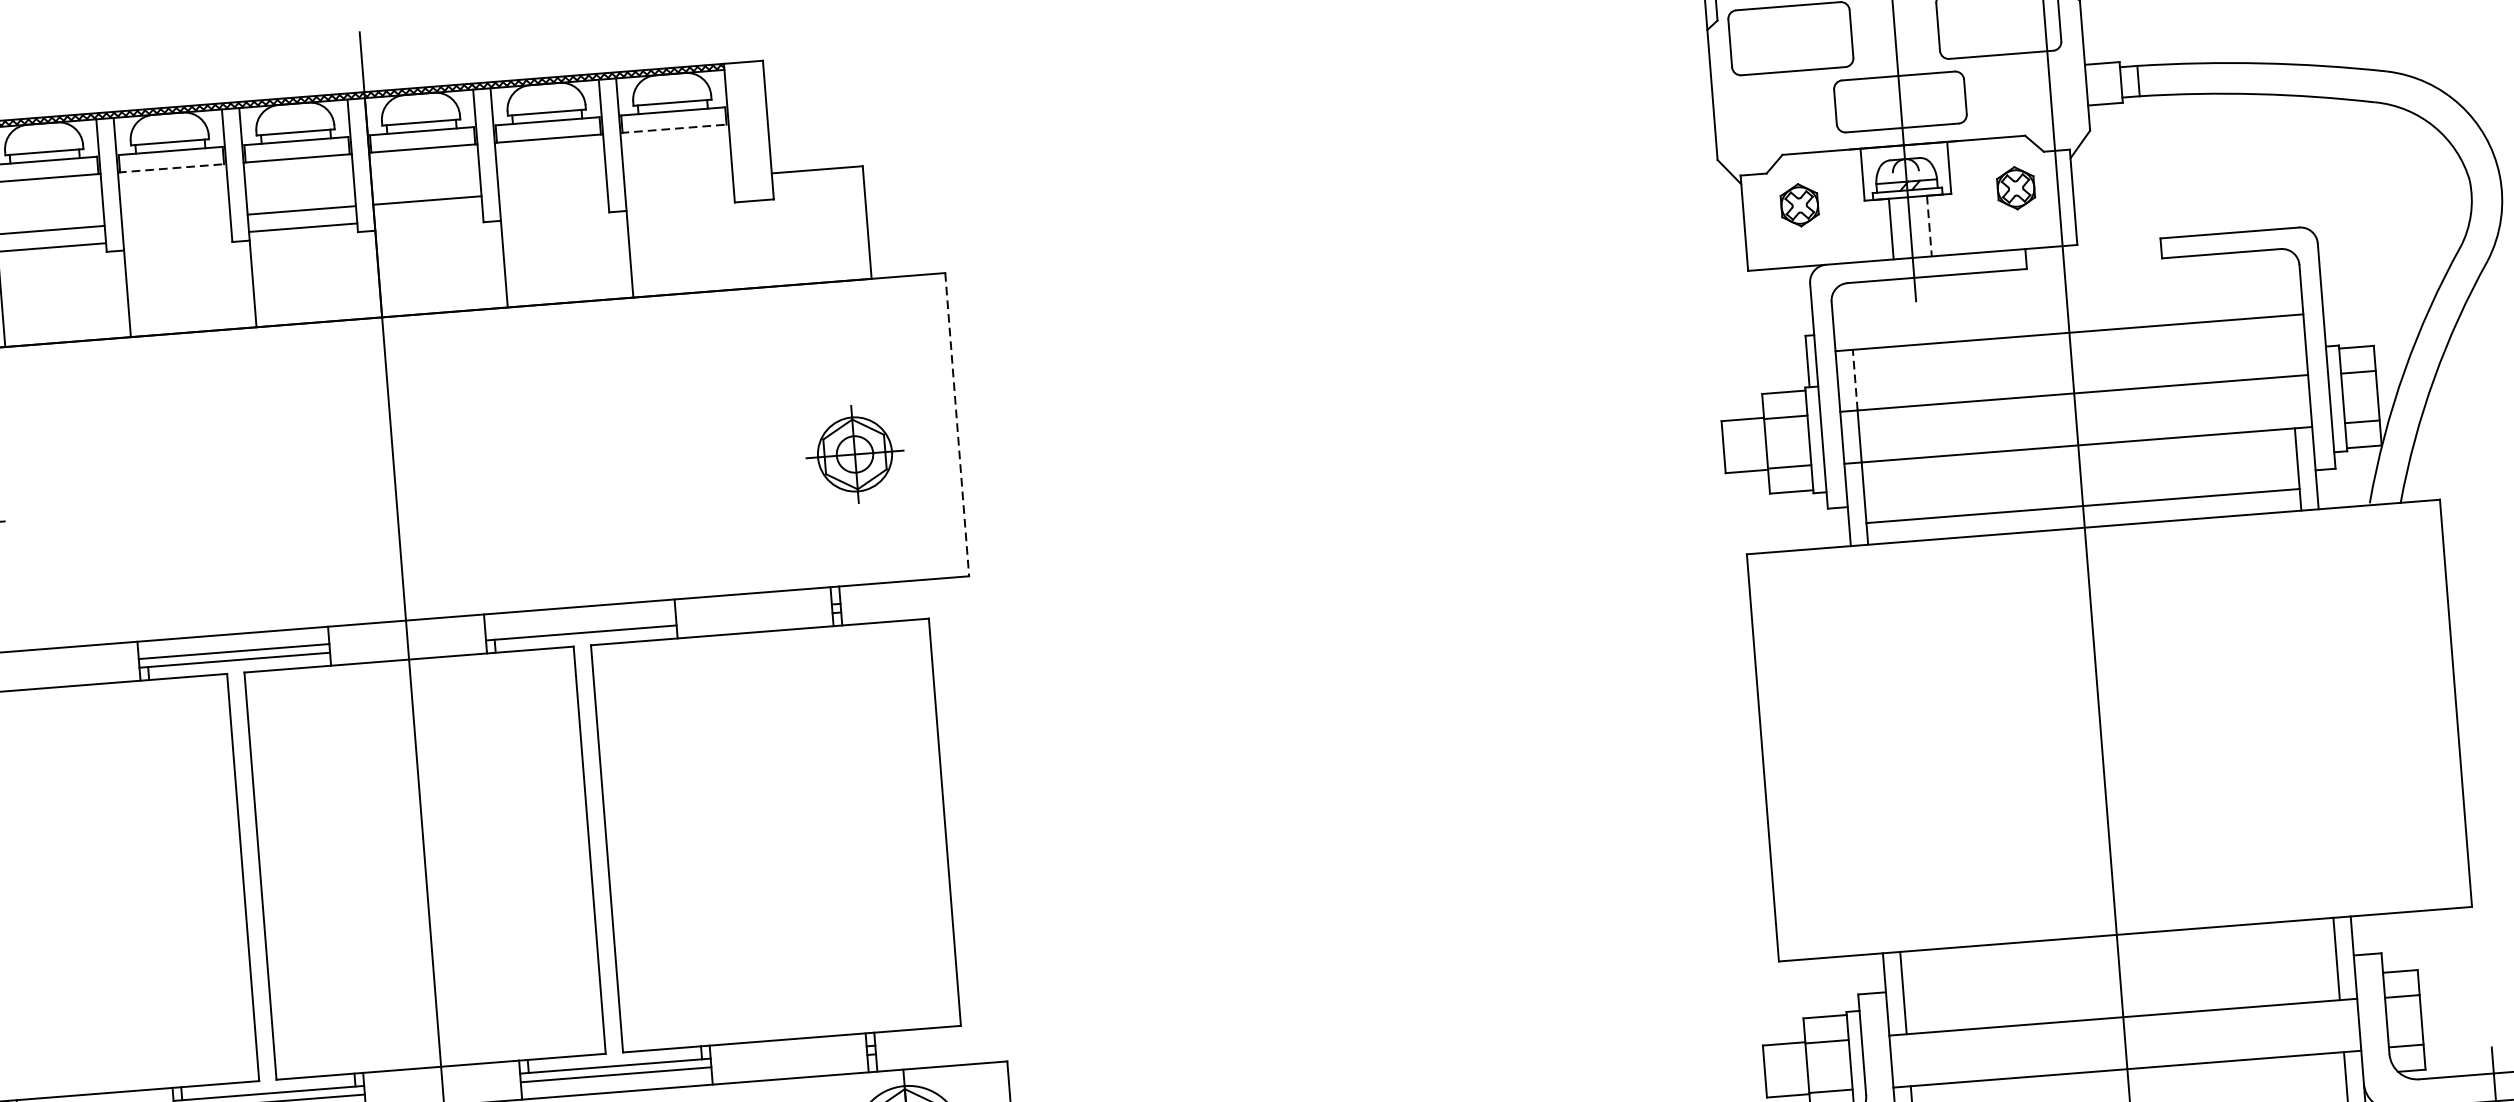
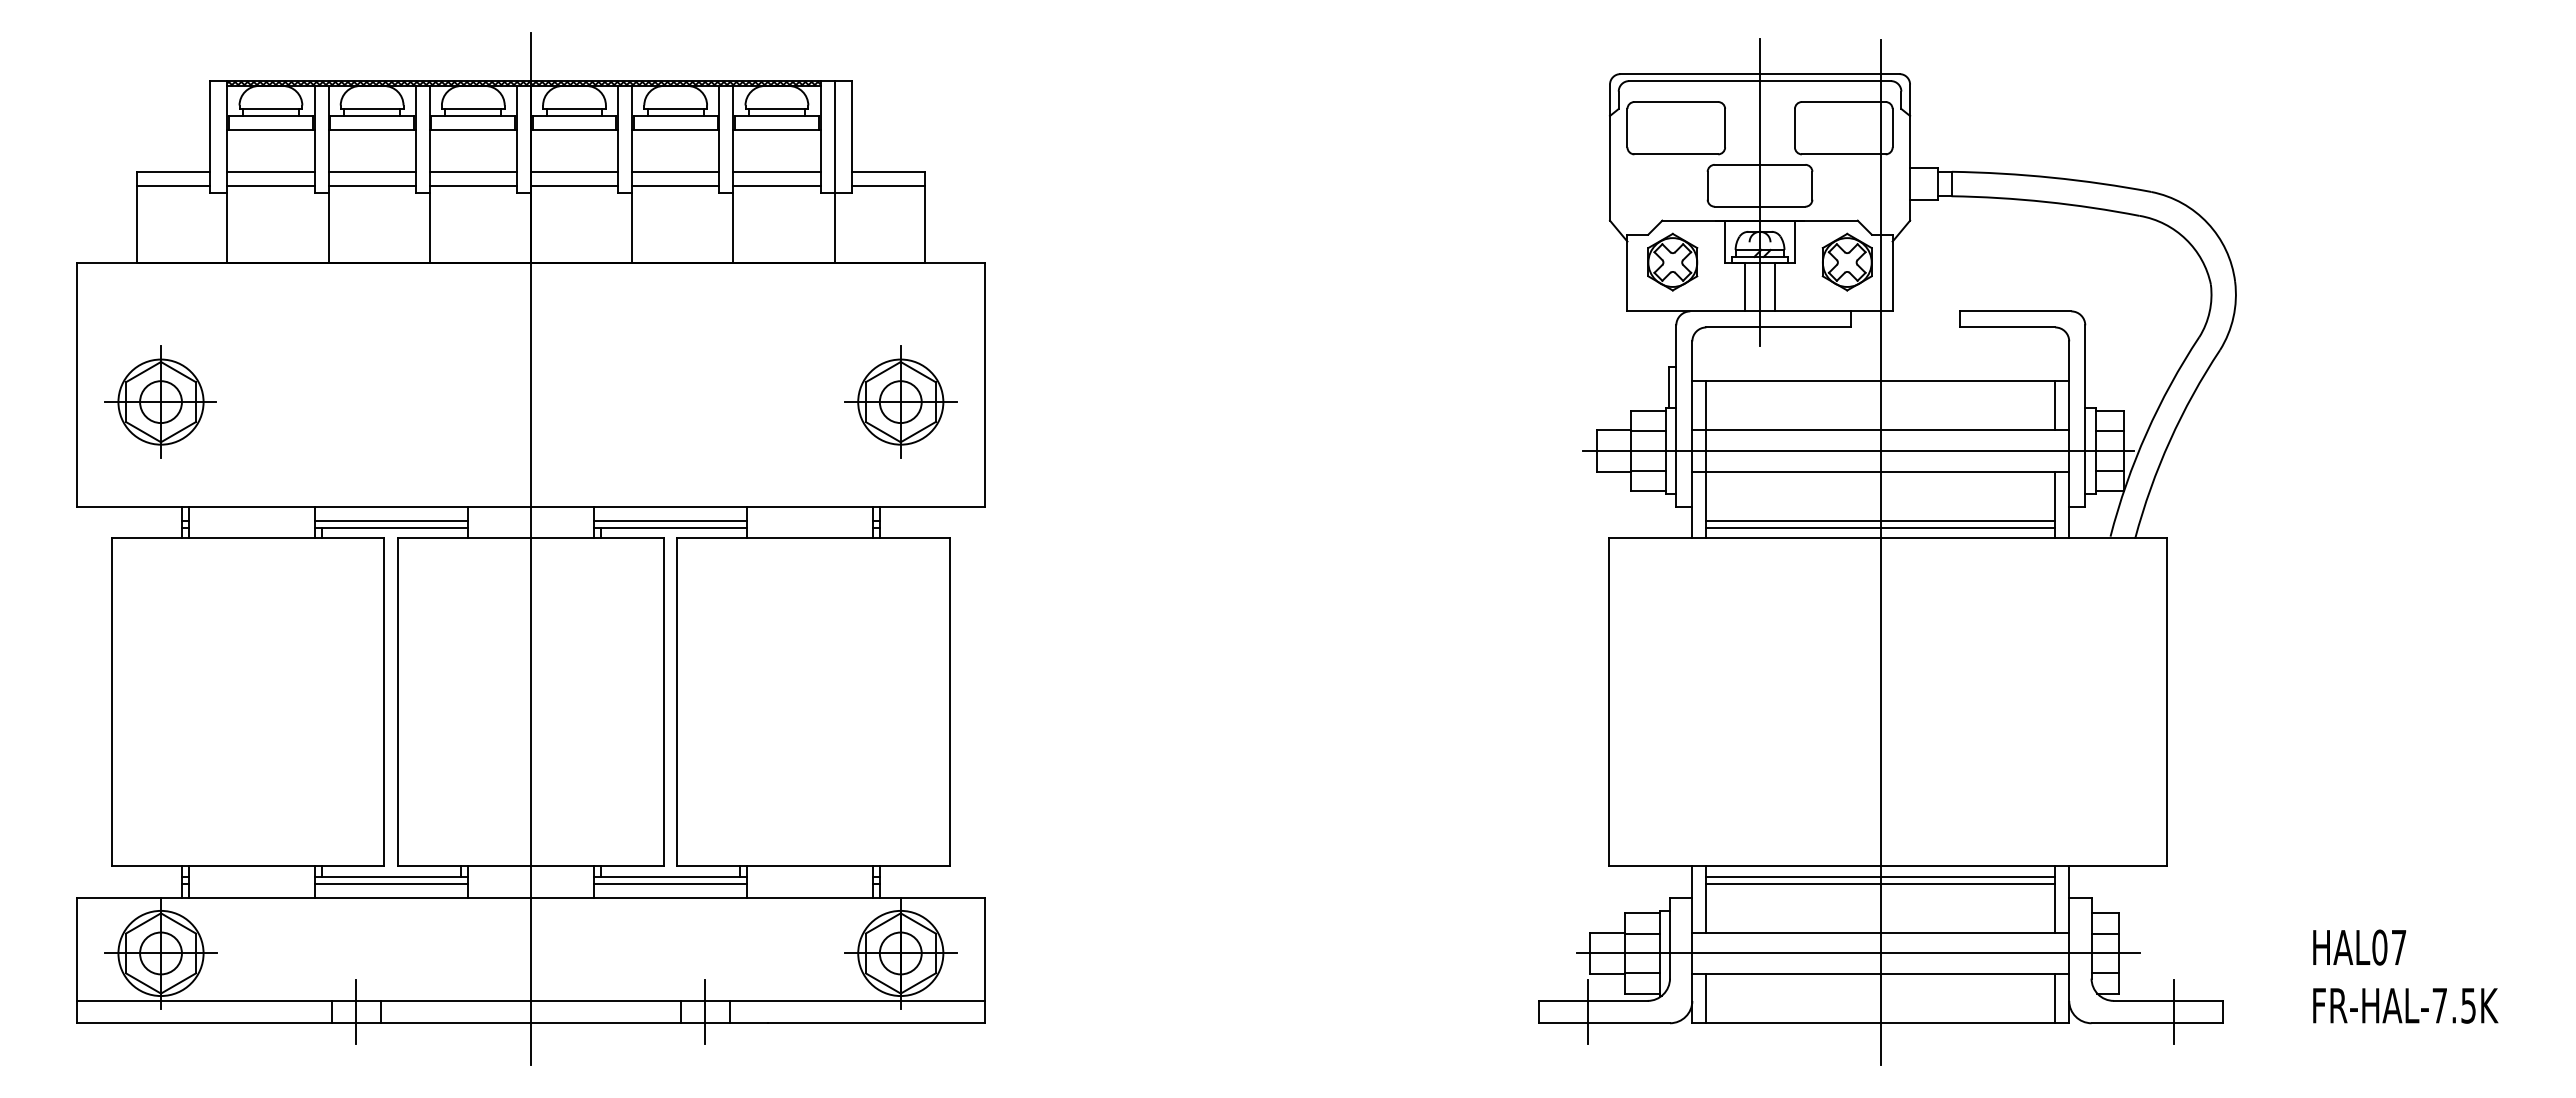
line: (674, 128) -> (776, 129), dashed -> solid
line: (172, 167) -> (372, 129), dashed -> solid
line: (750, 174) -> (834, 171), added
line: (678, 180) -> (776, 171), added
line: (818, 186) -> (888, 185), added
part: (2015, 187) -> (1846, 261), size x1.67
line: (552, 190) -> (675, 171), added
line: (679, 197) -> (776, 185), added
part: (1799, 204) -> (1672, 261), size x1.67
line: (554, 207) -> (675, 185), added
line: (428, 217) -> (574, 185), added
line: (175, 219) -> (371, 171), added
line: (1929, 226) -> (1775, 287), dashed -> solid
line: (176, 237) -> (371, 185), added
line: (2288, 345) -> (2055, 405), added
line: (1855, 379) -> (1706, 405), dashed -> solid
line: (2048, 421) -> (1858, 450), added
line: (957, 425) -> (984, 385), dashed -> solid
part: (854, 453) -> (900, 401), size x1.43
line: (2083, 514) -> (1880, 527), added
line: (580, 623) -> (670, 520), added
line: (2117, 947) -> (1880, 876), added
line: (2118, 956) -> (1880, 883), added
line: (2097, 1045) -> (1858, 953), added

